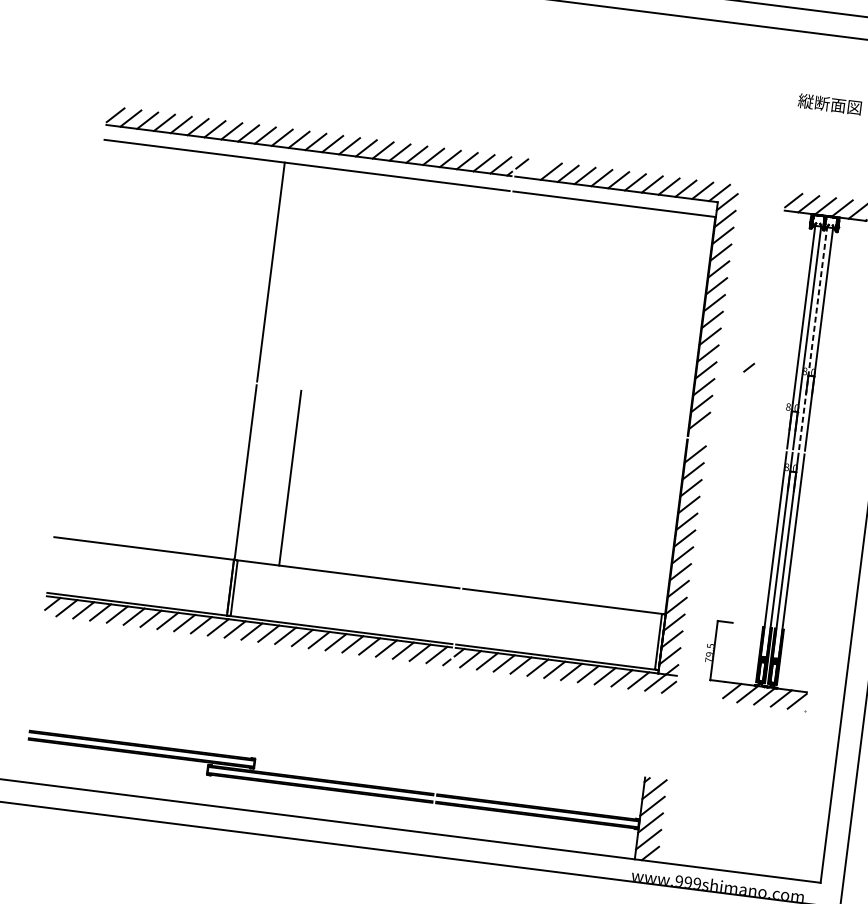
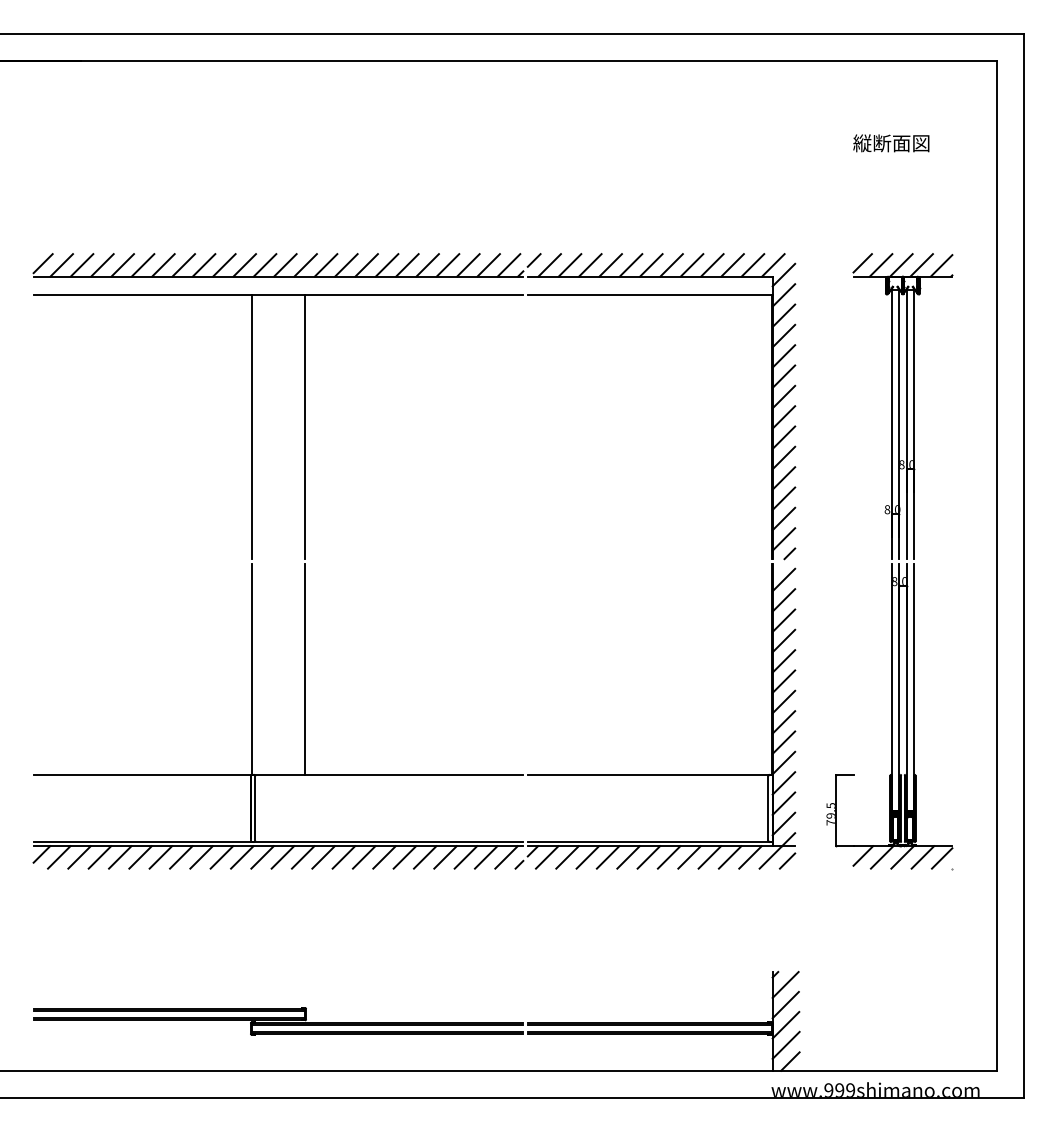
line: (534, 169) -> (549, 265), added
line: (315, 277) -> (305, 426), added
line: (813, 338) -> (906, 424), dashed -> solid
line: (748, 367) -> (789, 553), moved

